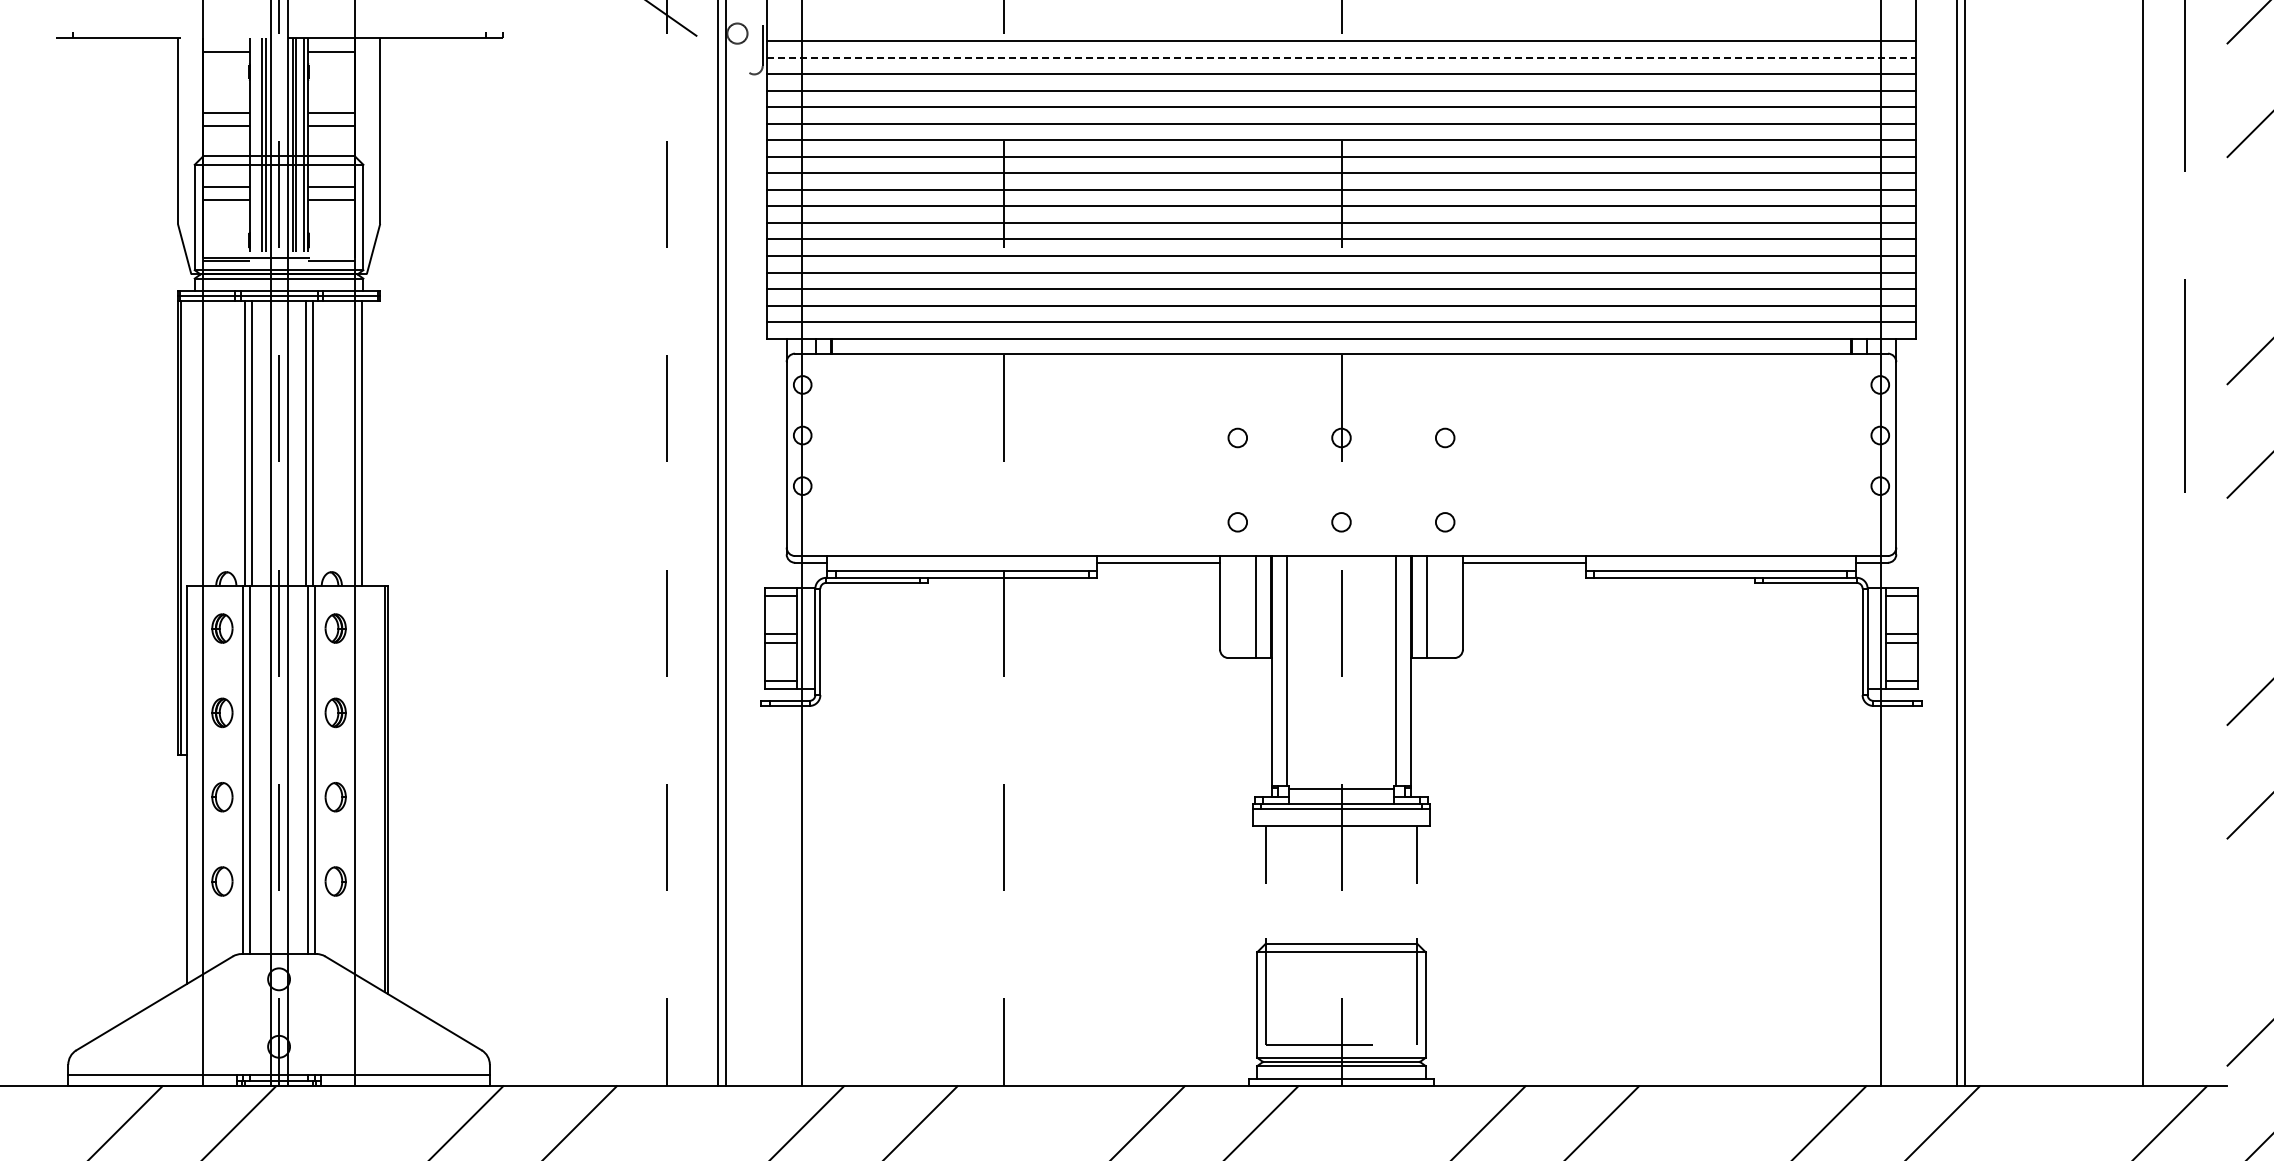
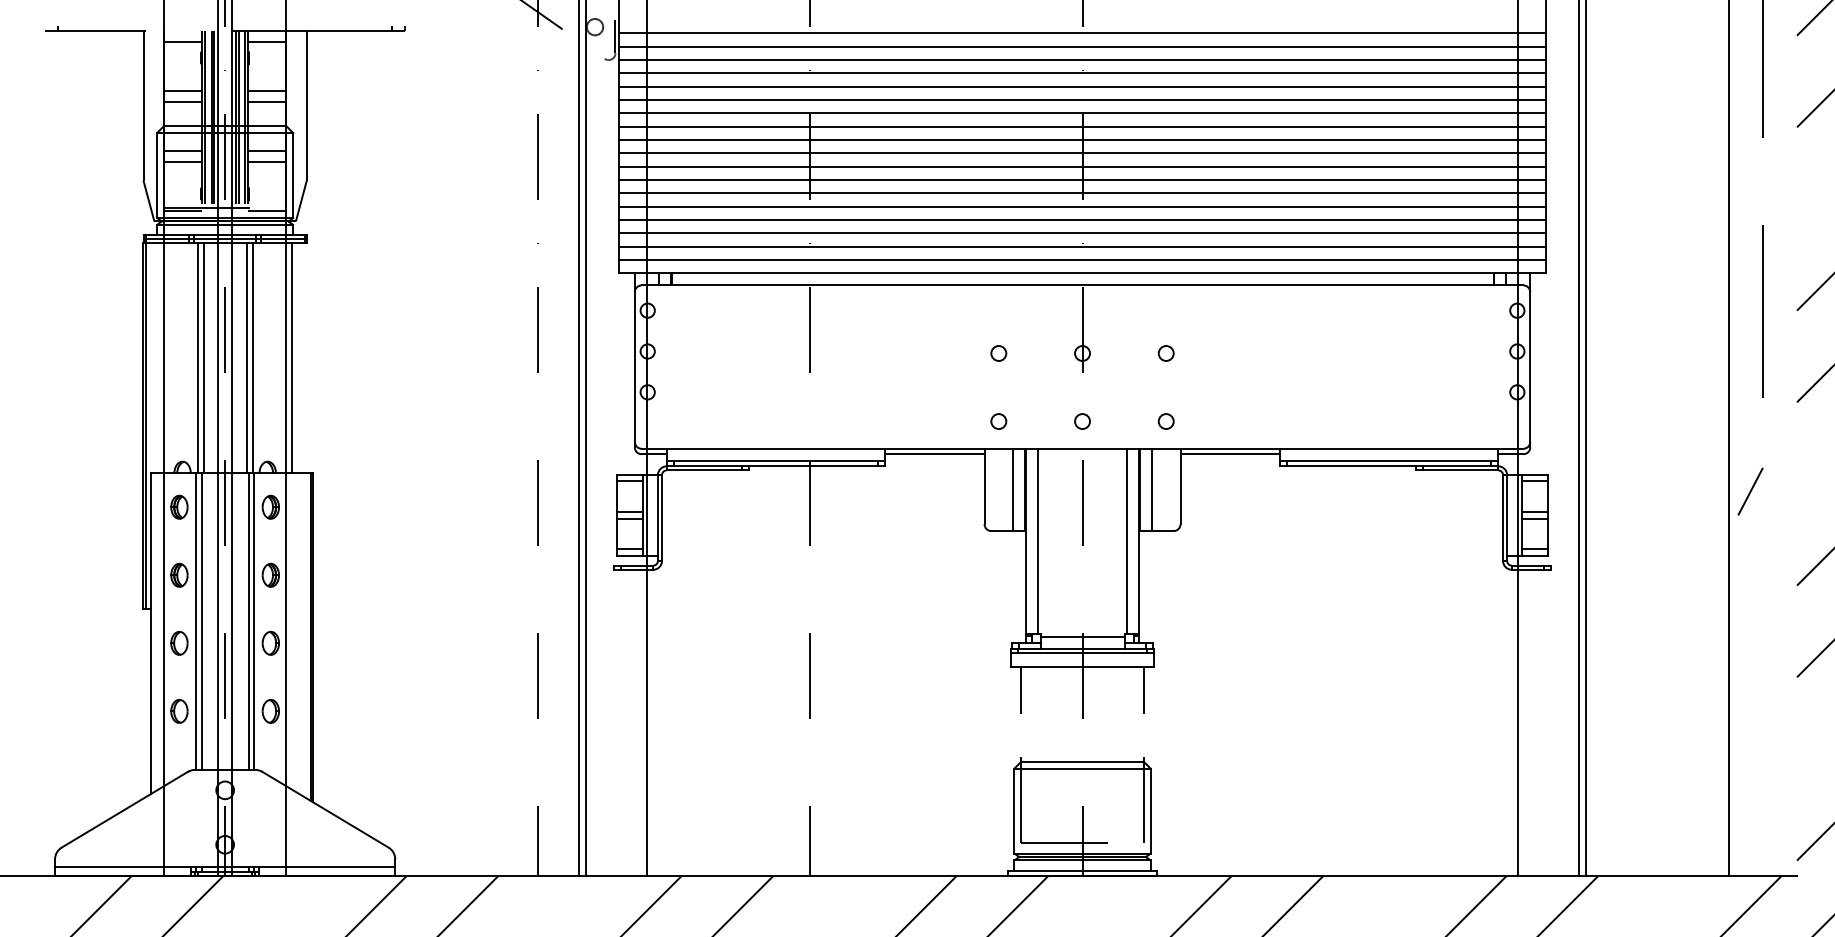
line: (1342, 57) -> (1083, 46), dashed -> solid
line: (254, 156) -> (205, 126), added
line: (2169, 608) -> (1750, 491), added

